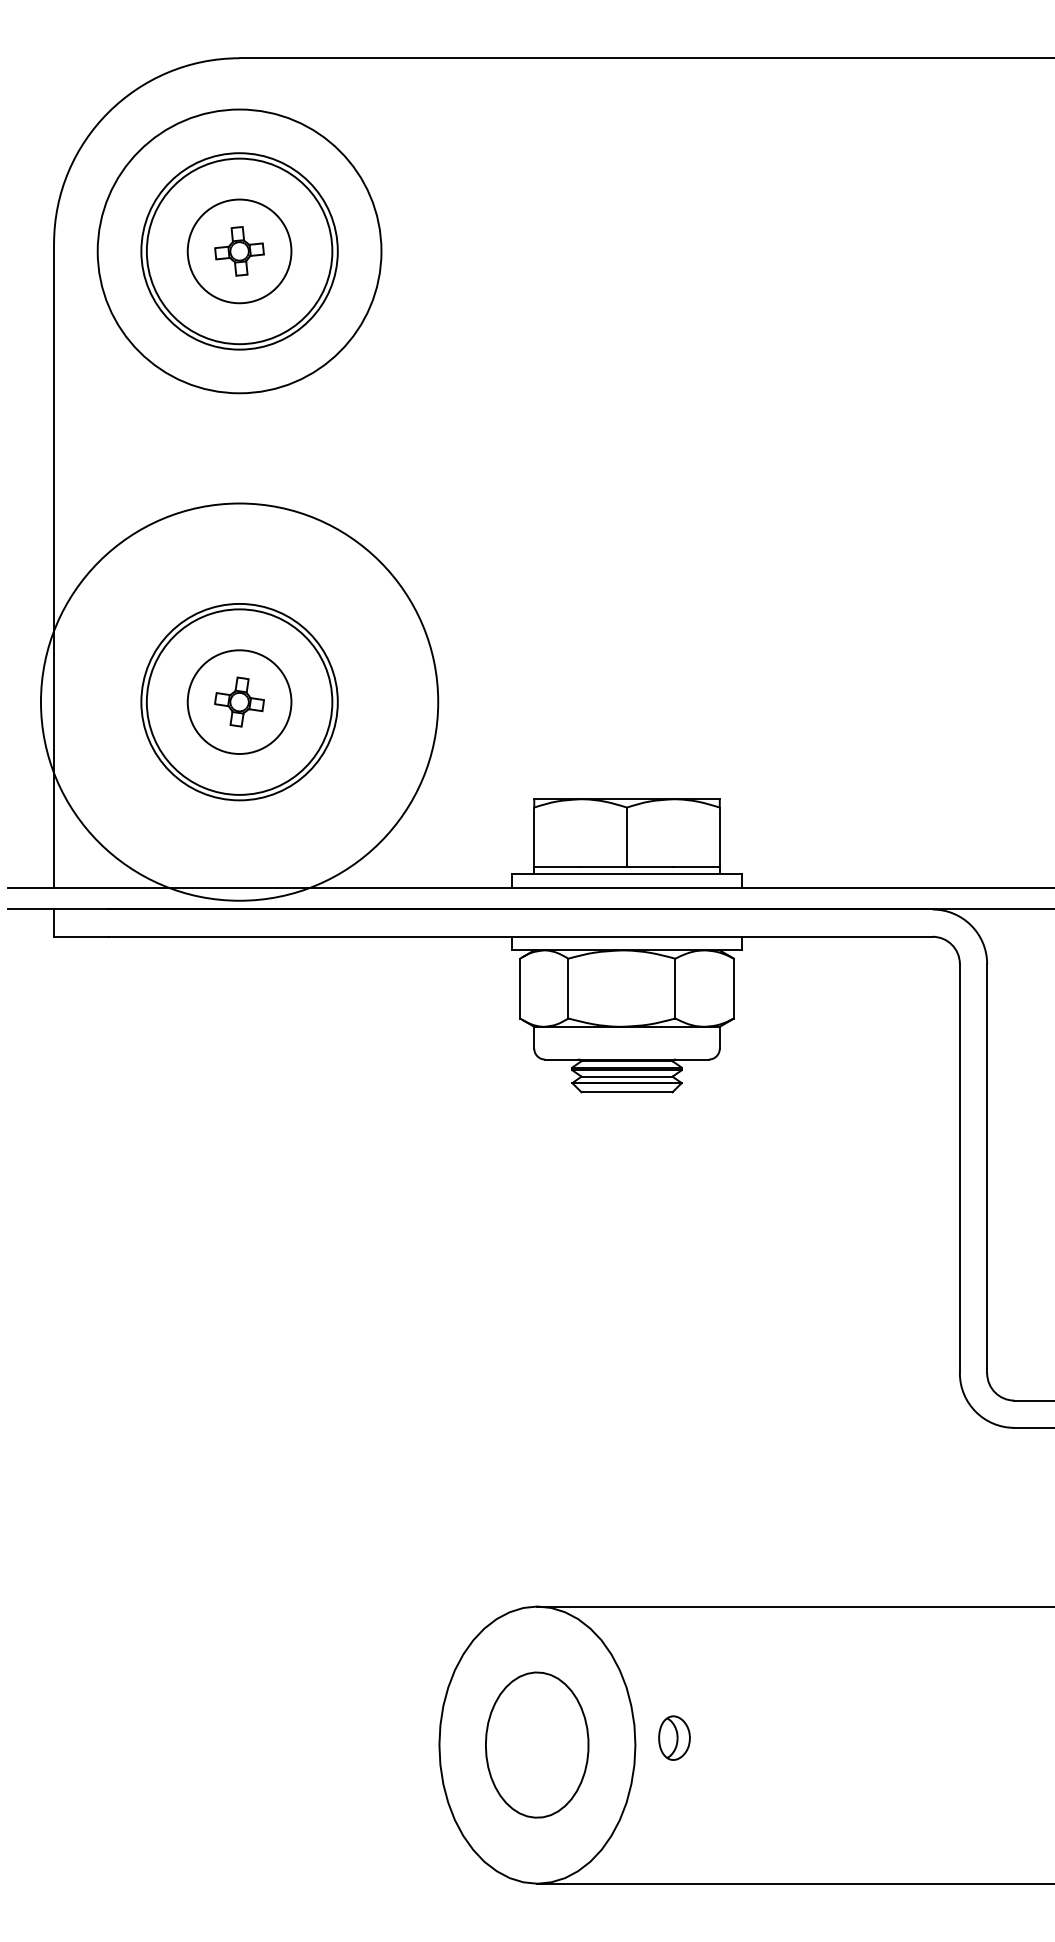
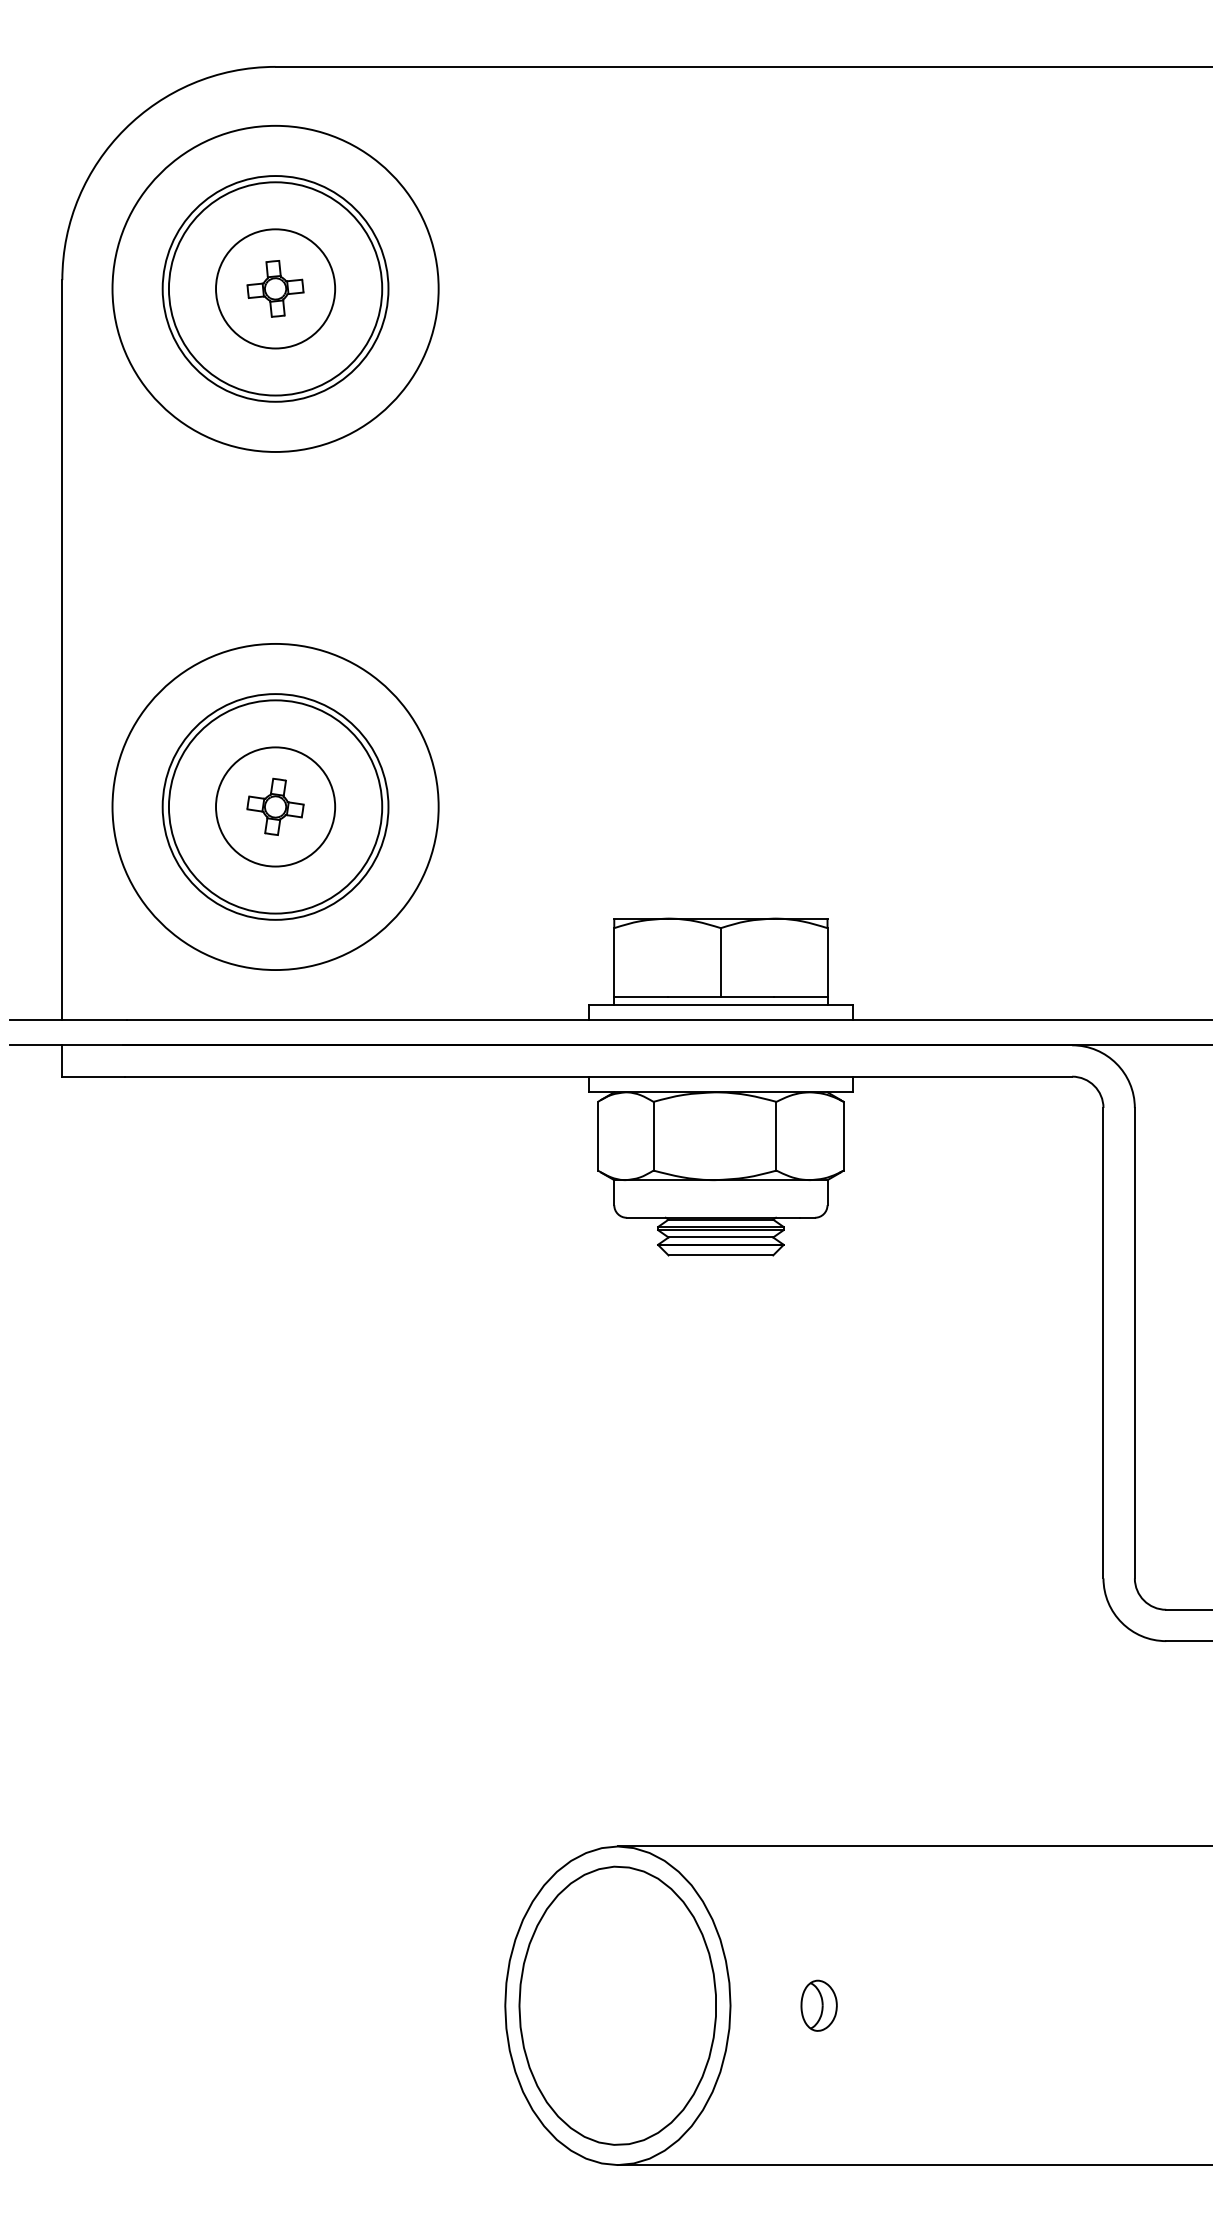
circle: (239, 702) -> (275, 807), size x0.71
part: (674, 1737) -> (819, 2005), moved
part: (536, 1744) -> (616, 2005), size x1.67

